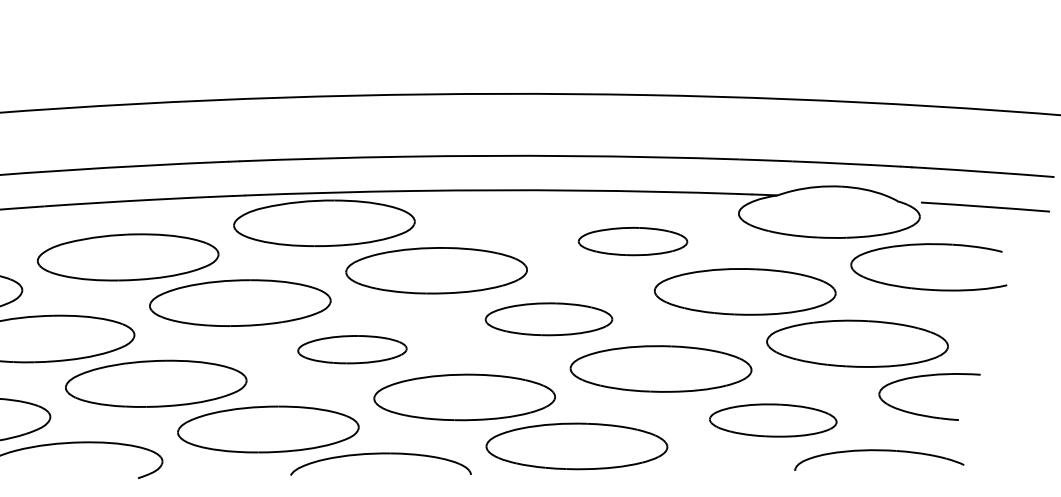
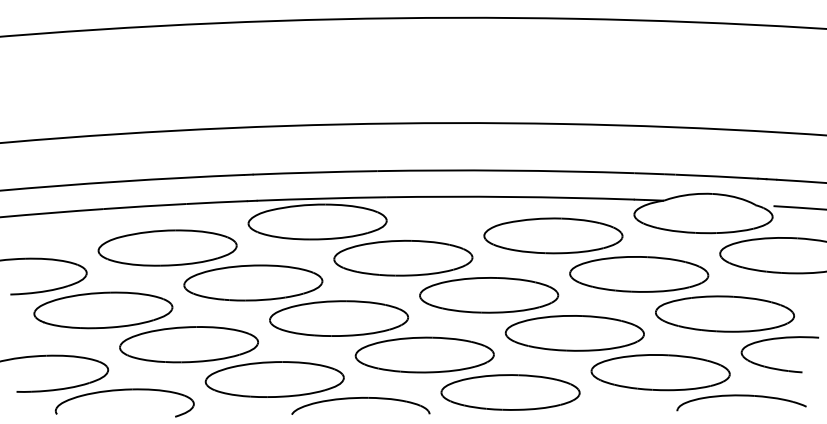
part: (633, 240) -> (553, 235), size x1.67
part: (549, 319) -> (489, 295), size x1.43
part: (351, 349) -> (338, 318), size x1.67
part: (773, 420) -> (660, 372), size x1.43

